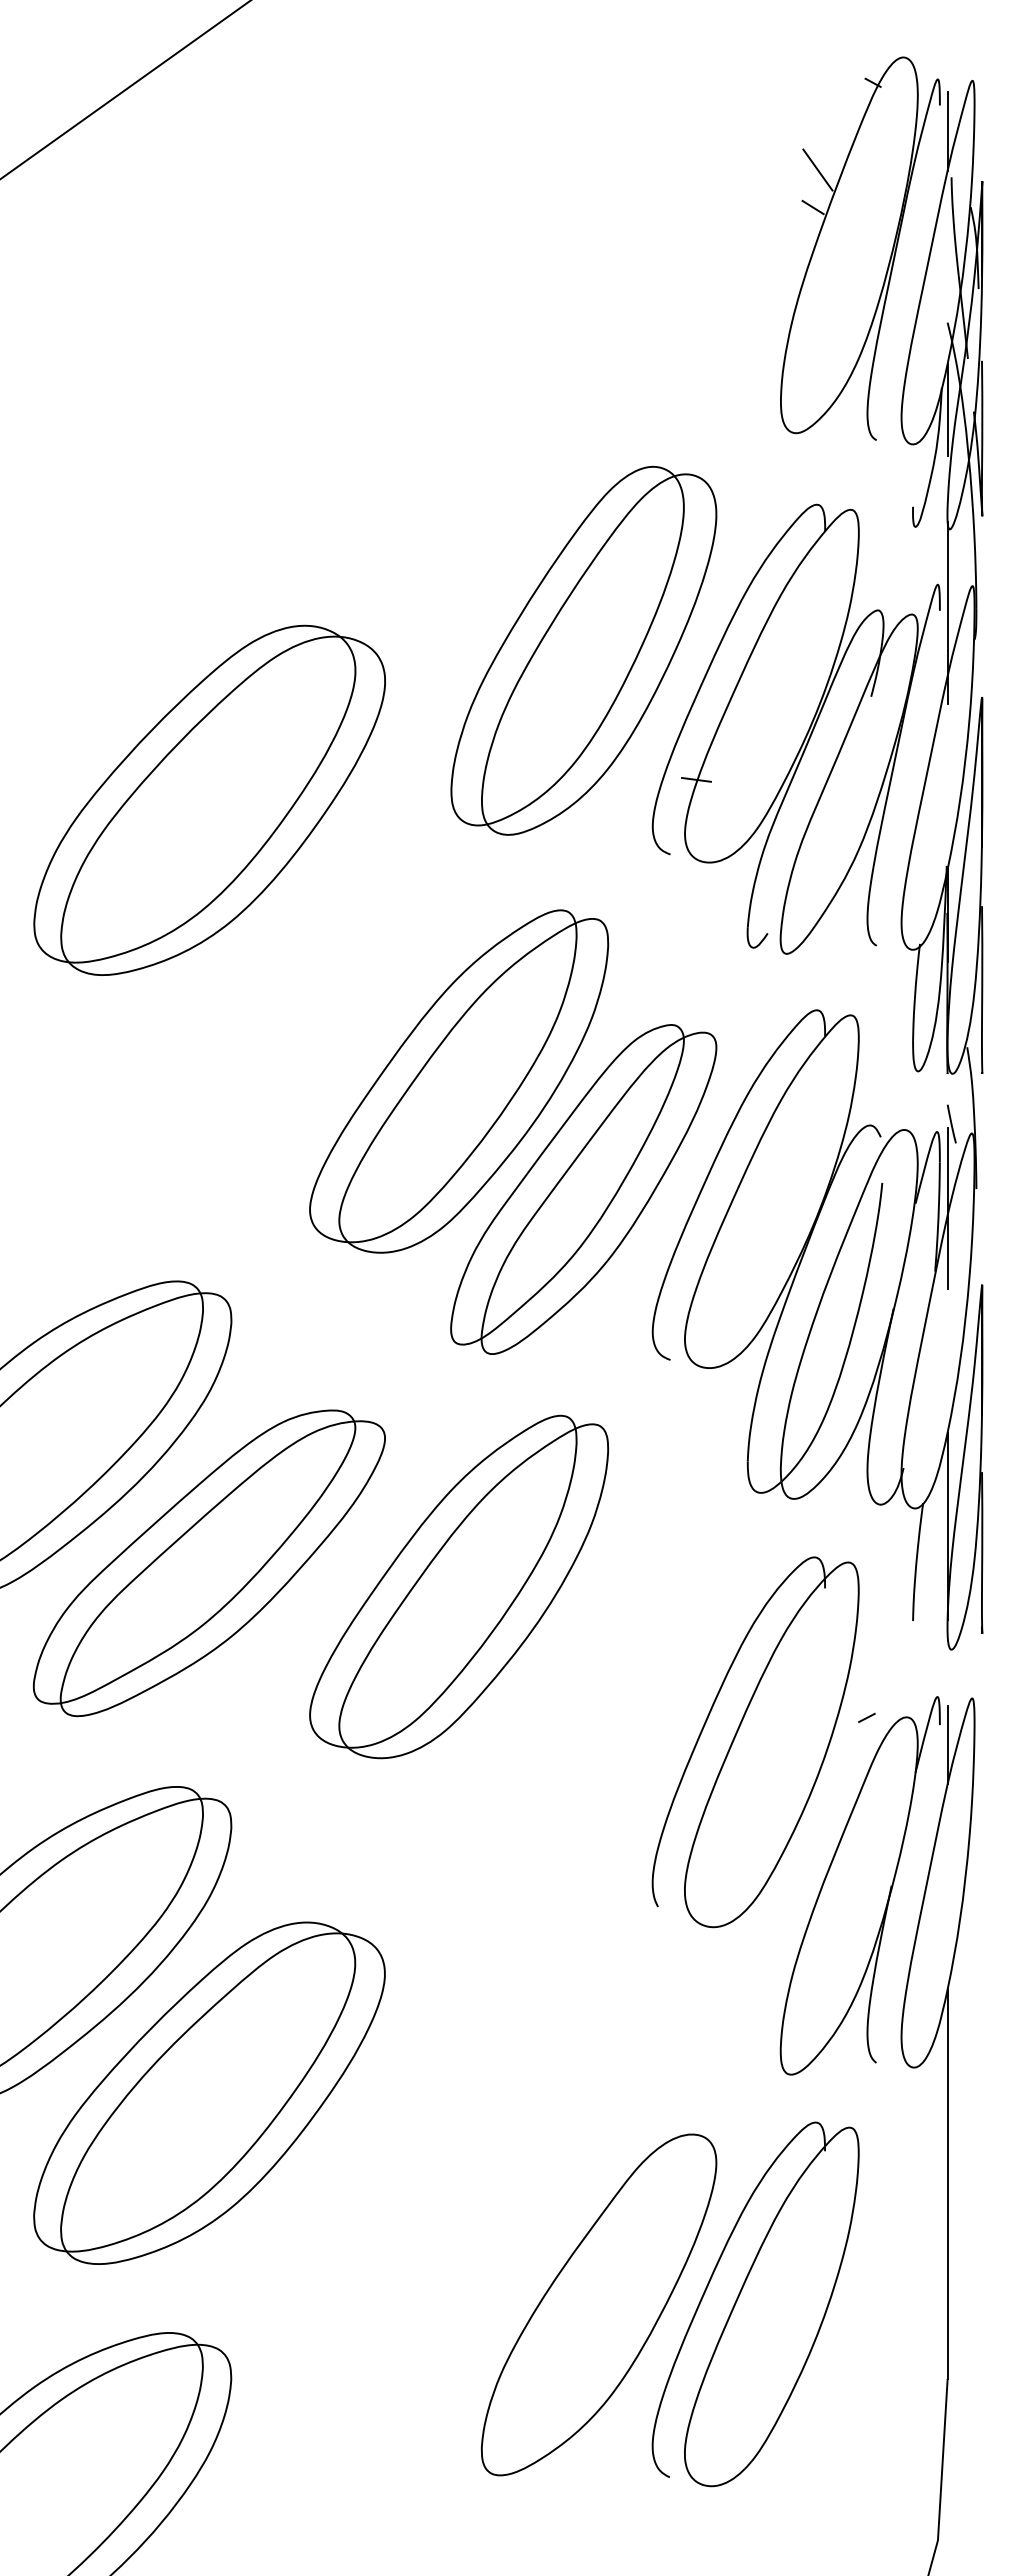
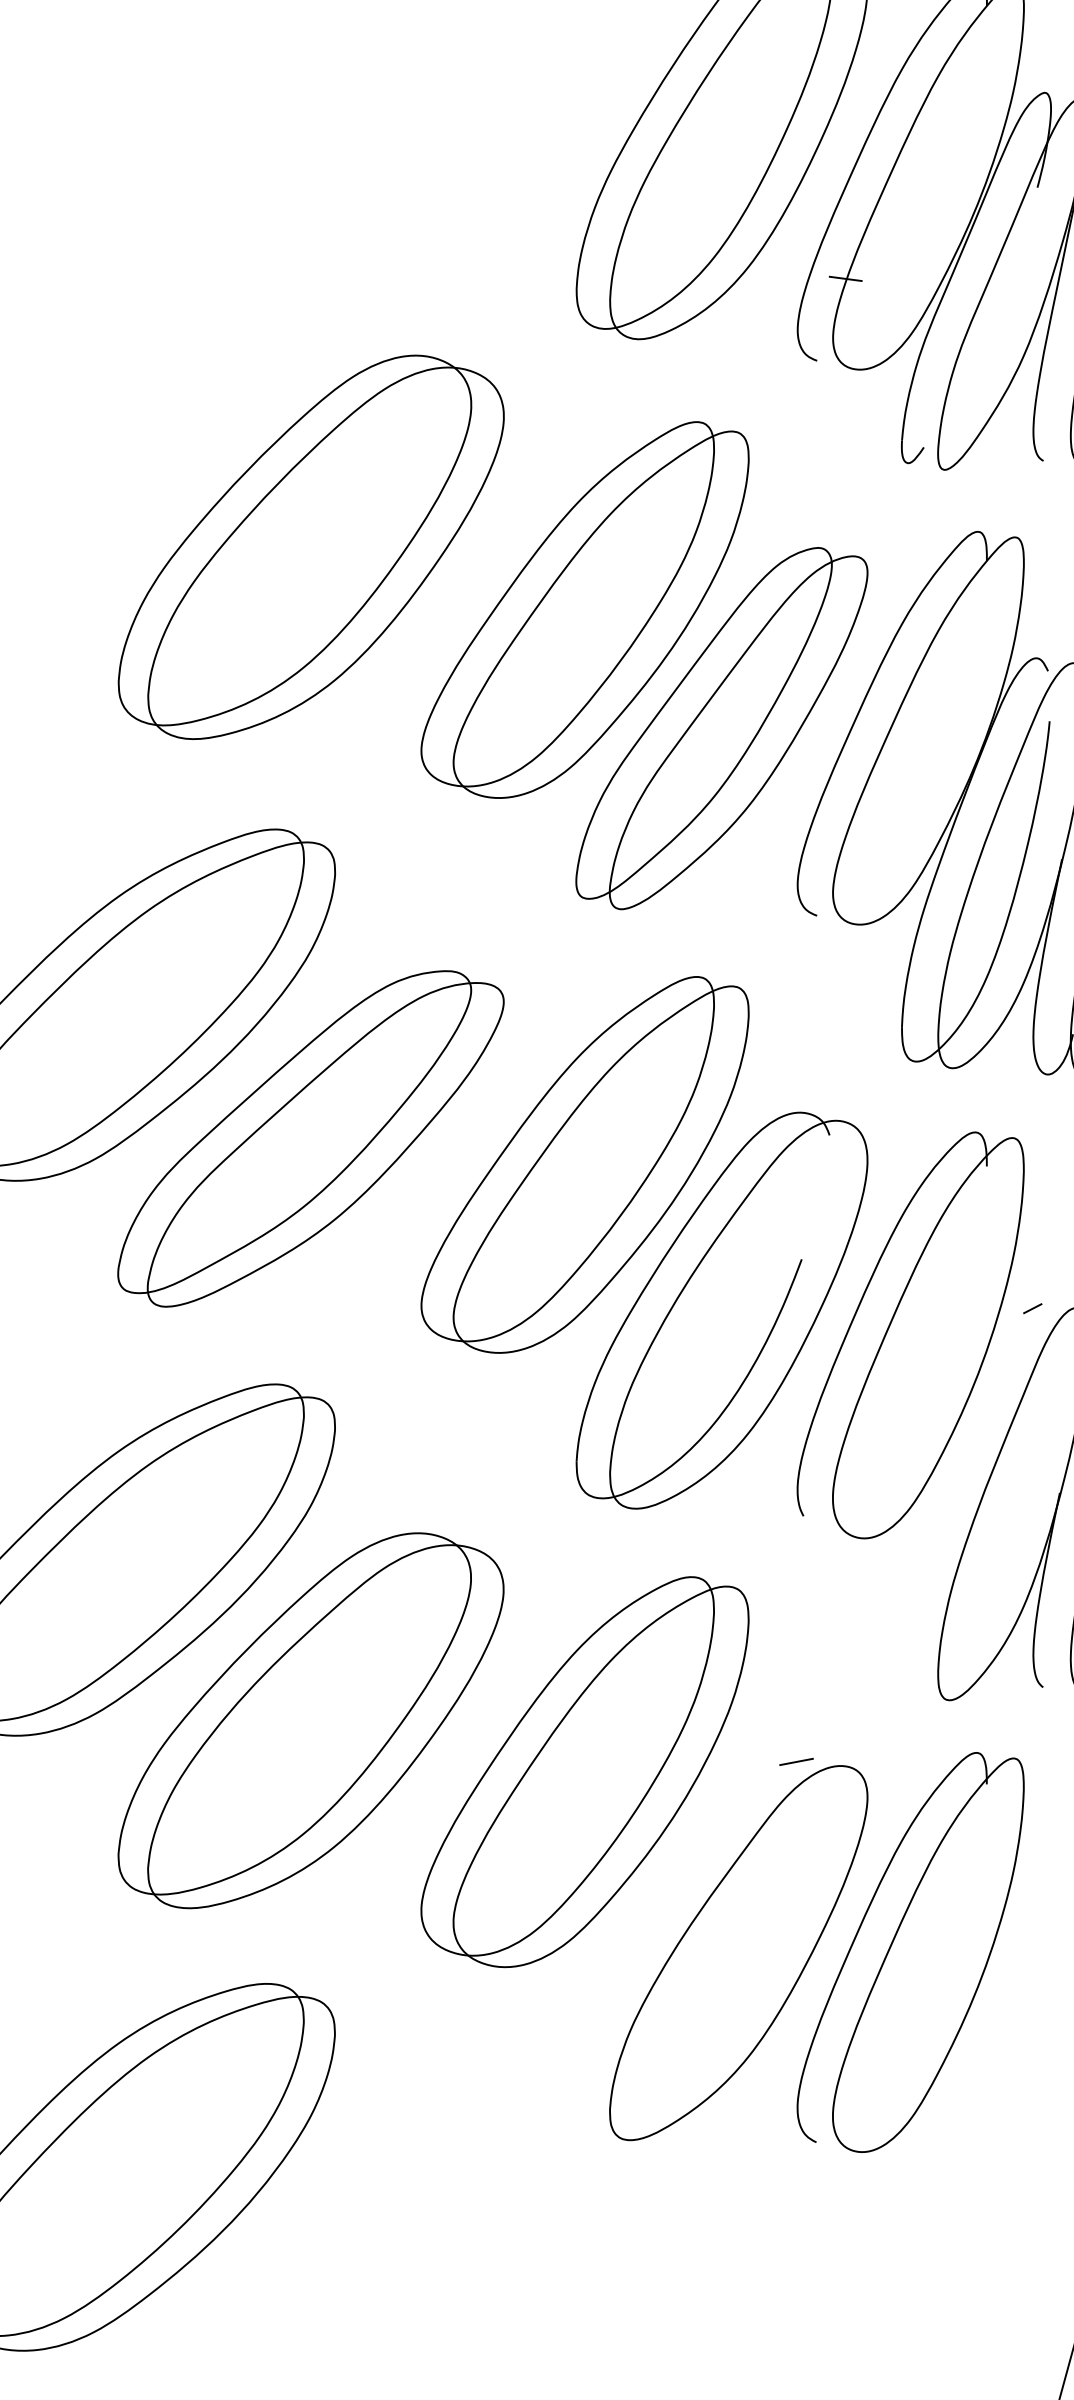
part: (209, 799) -> (311, 546), moved
part: (583, 1719) -> (721, 1310), added
line: (651, 2130) -> (796, 1761), added
part: (458, 2139) -> (584, 1771), added

